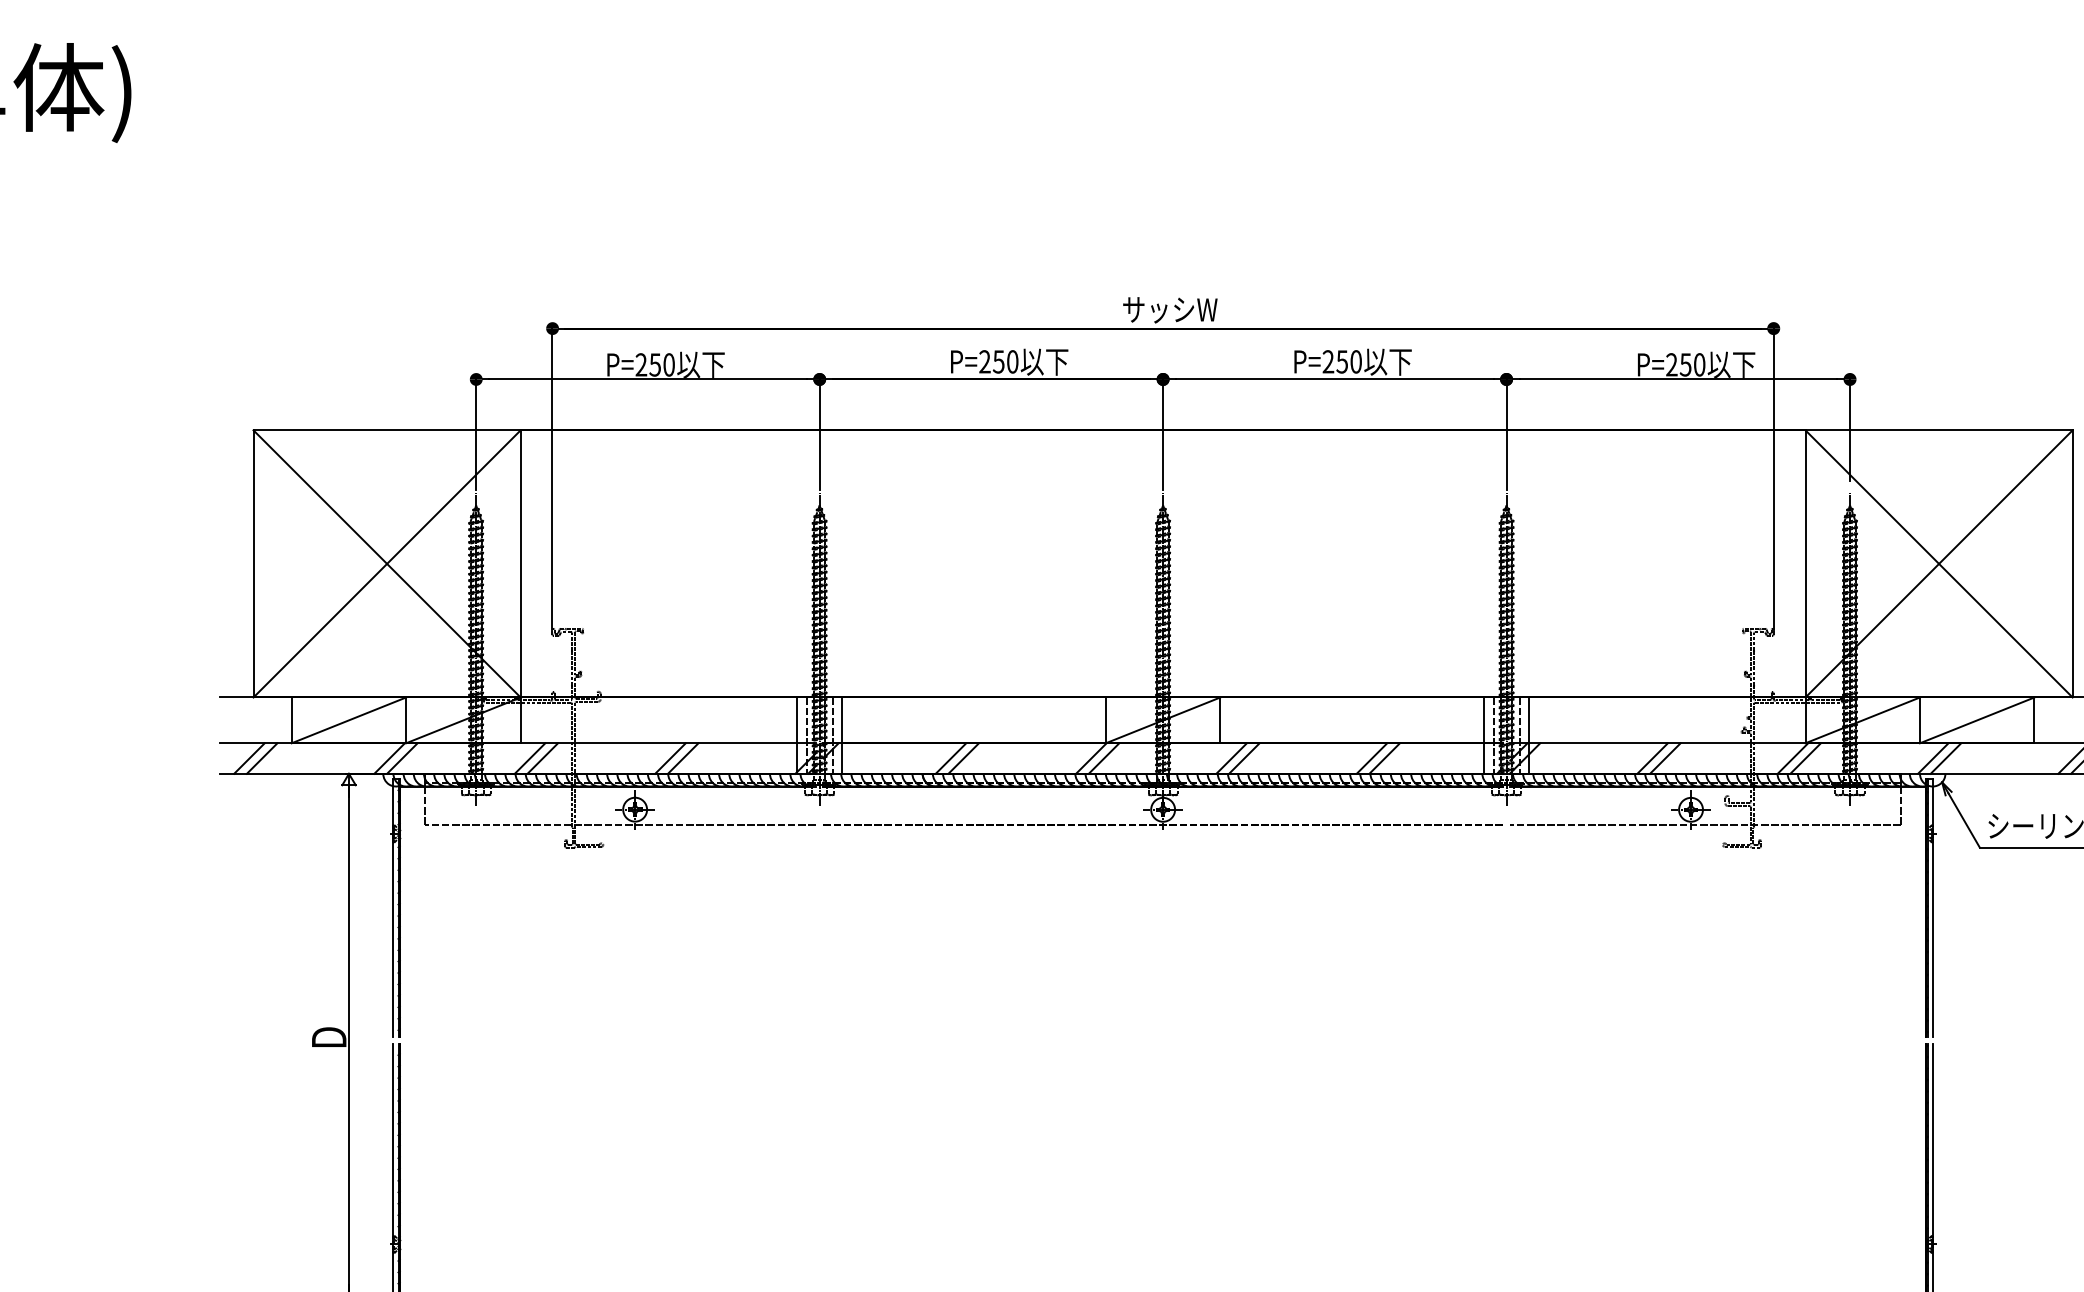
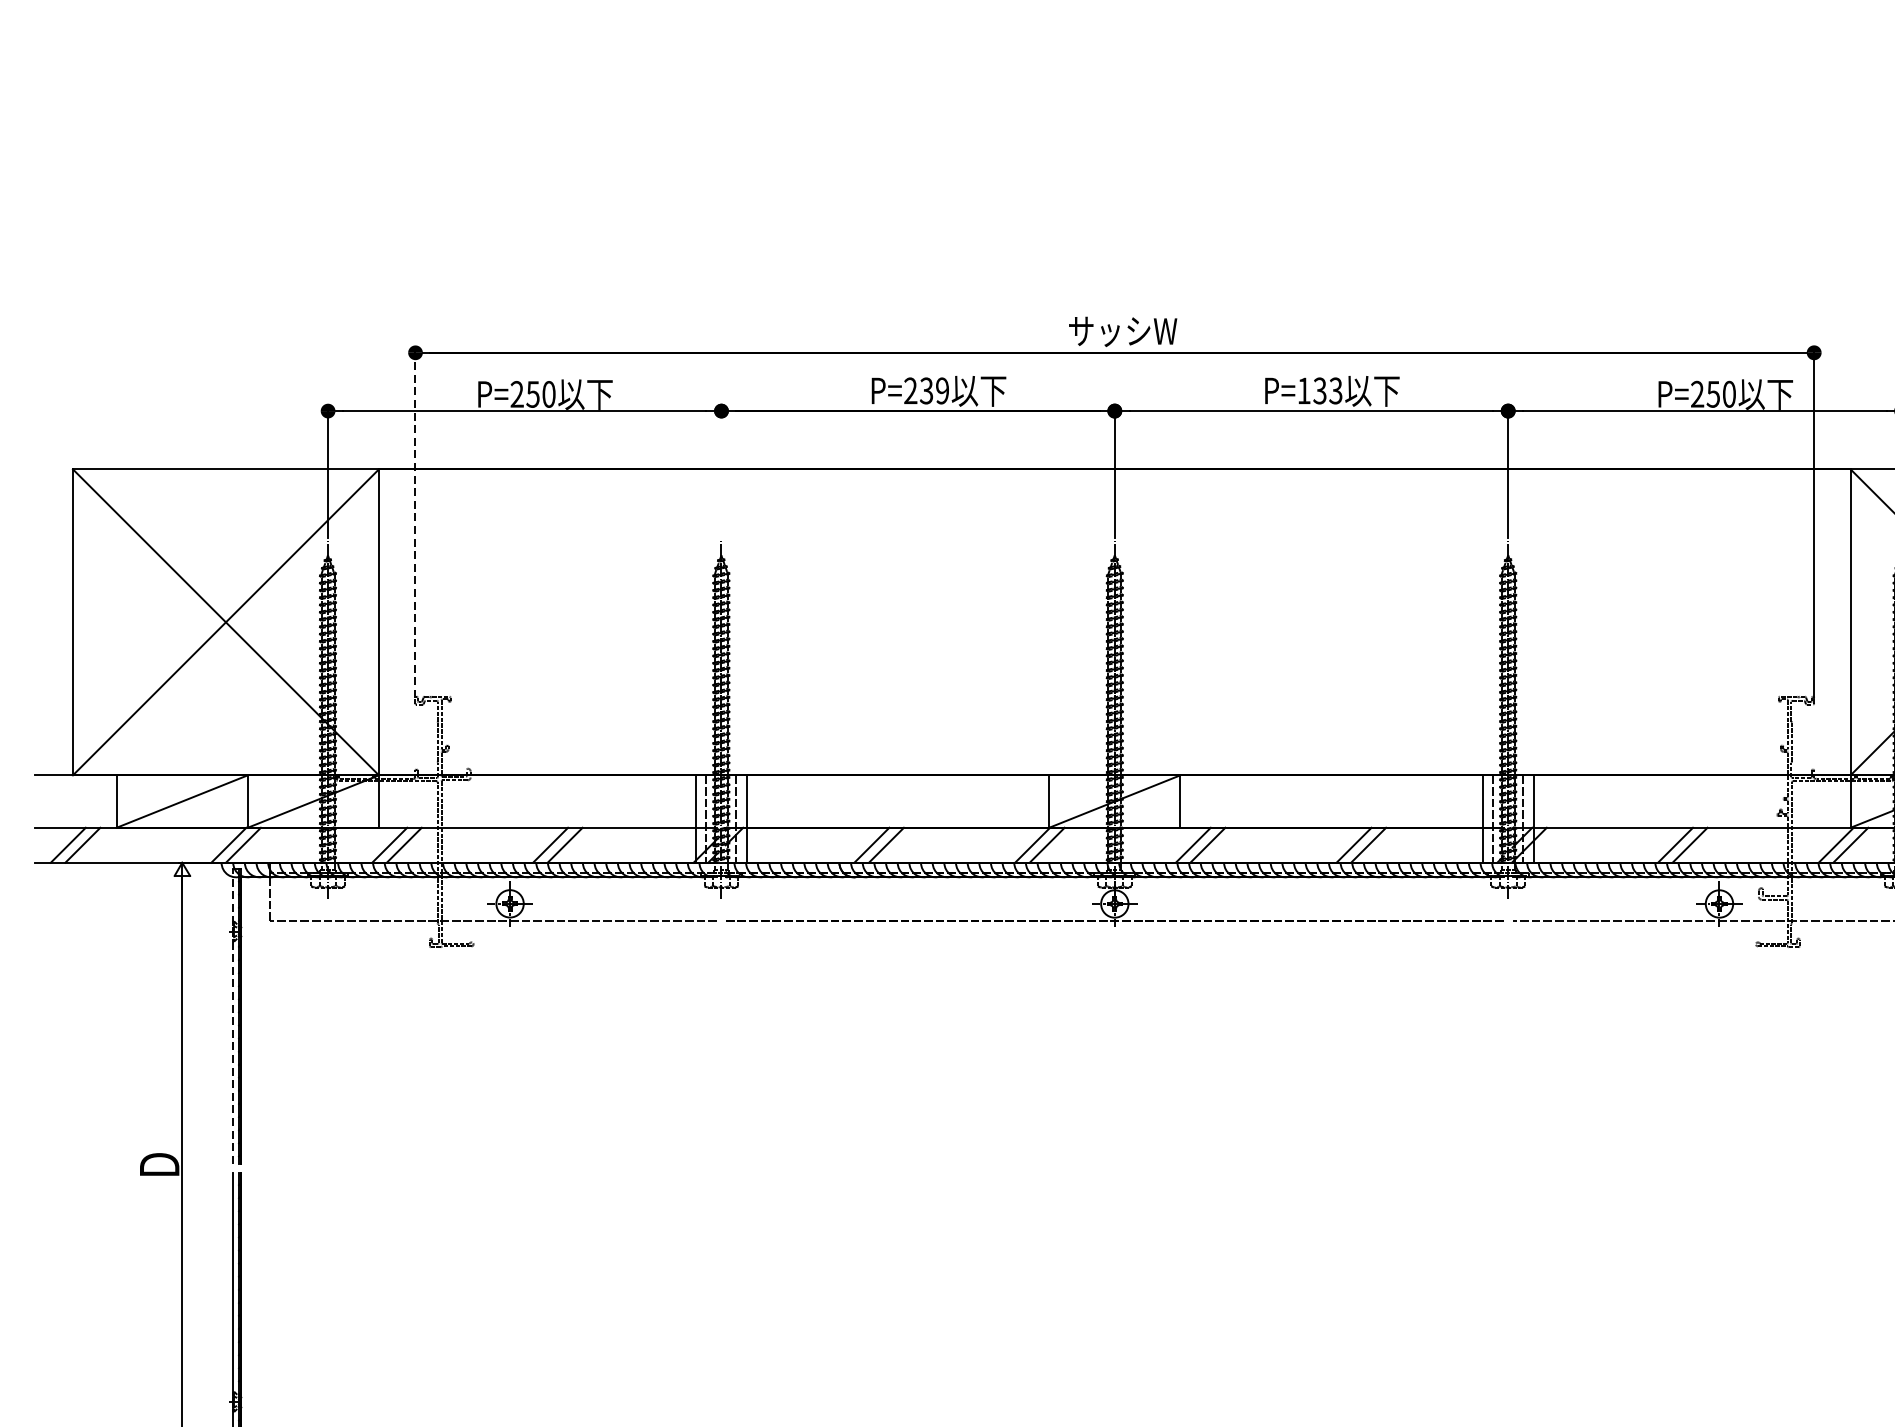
text: (1005, 361) -> (934, 390), P=250 -> P=239
text: (1341, 361) -> (1319, 390), P=250 -> P=133
line: (819, 433) -> (721, 472), removed
line: (552, 477) -> (415, 523), solid -> dashed
line: (393, 907) -> (233, 1015), solid -> dashed

